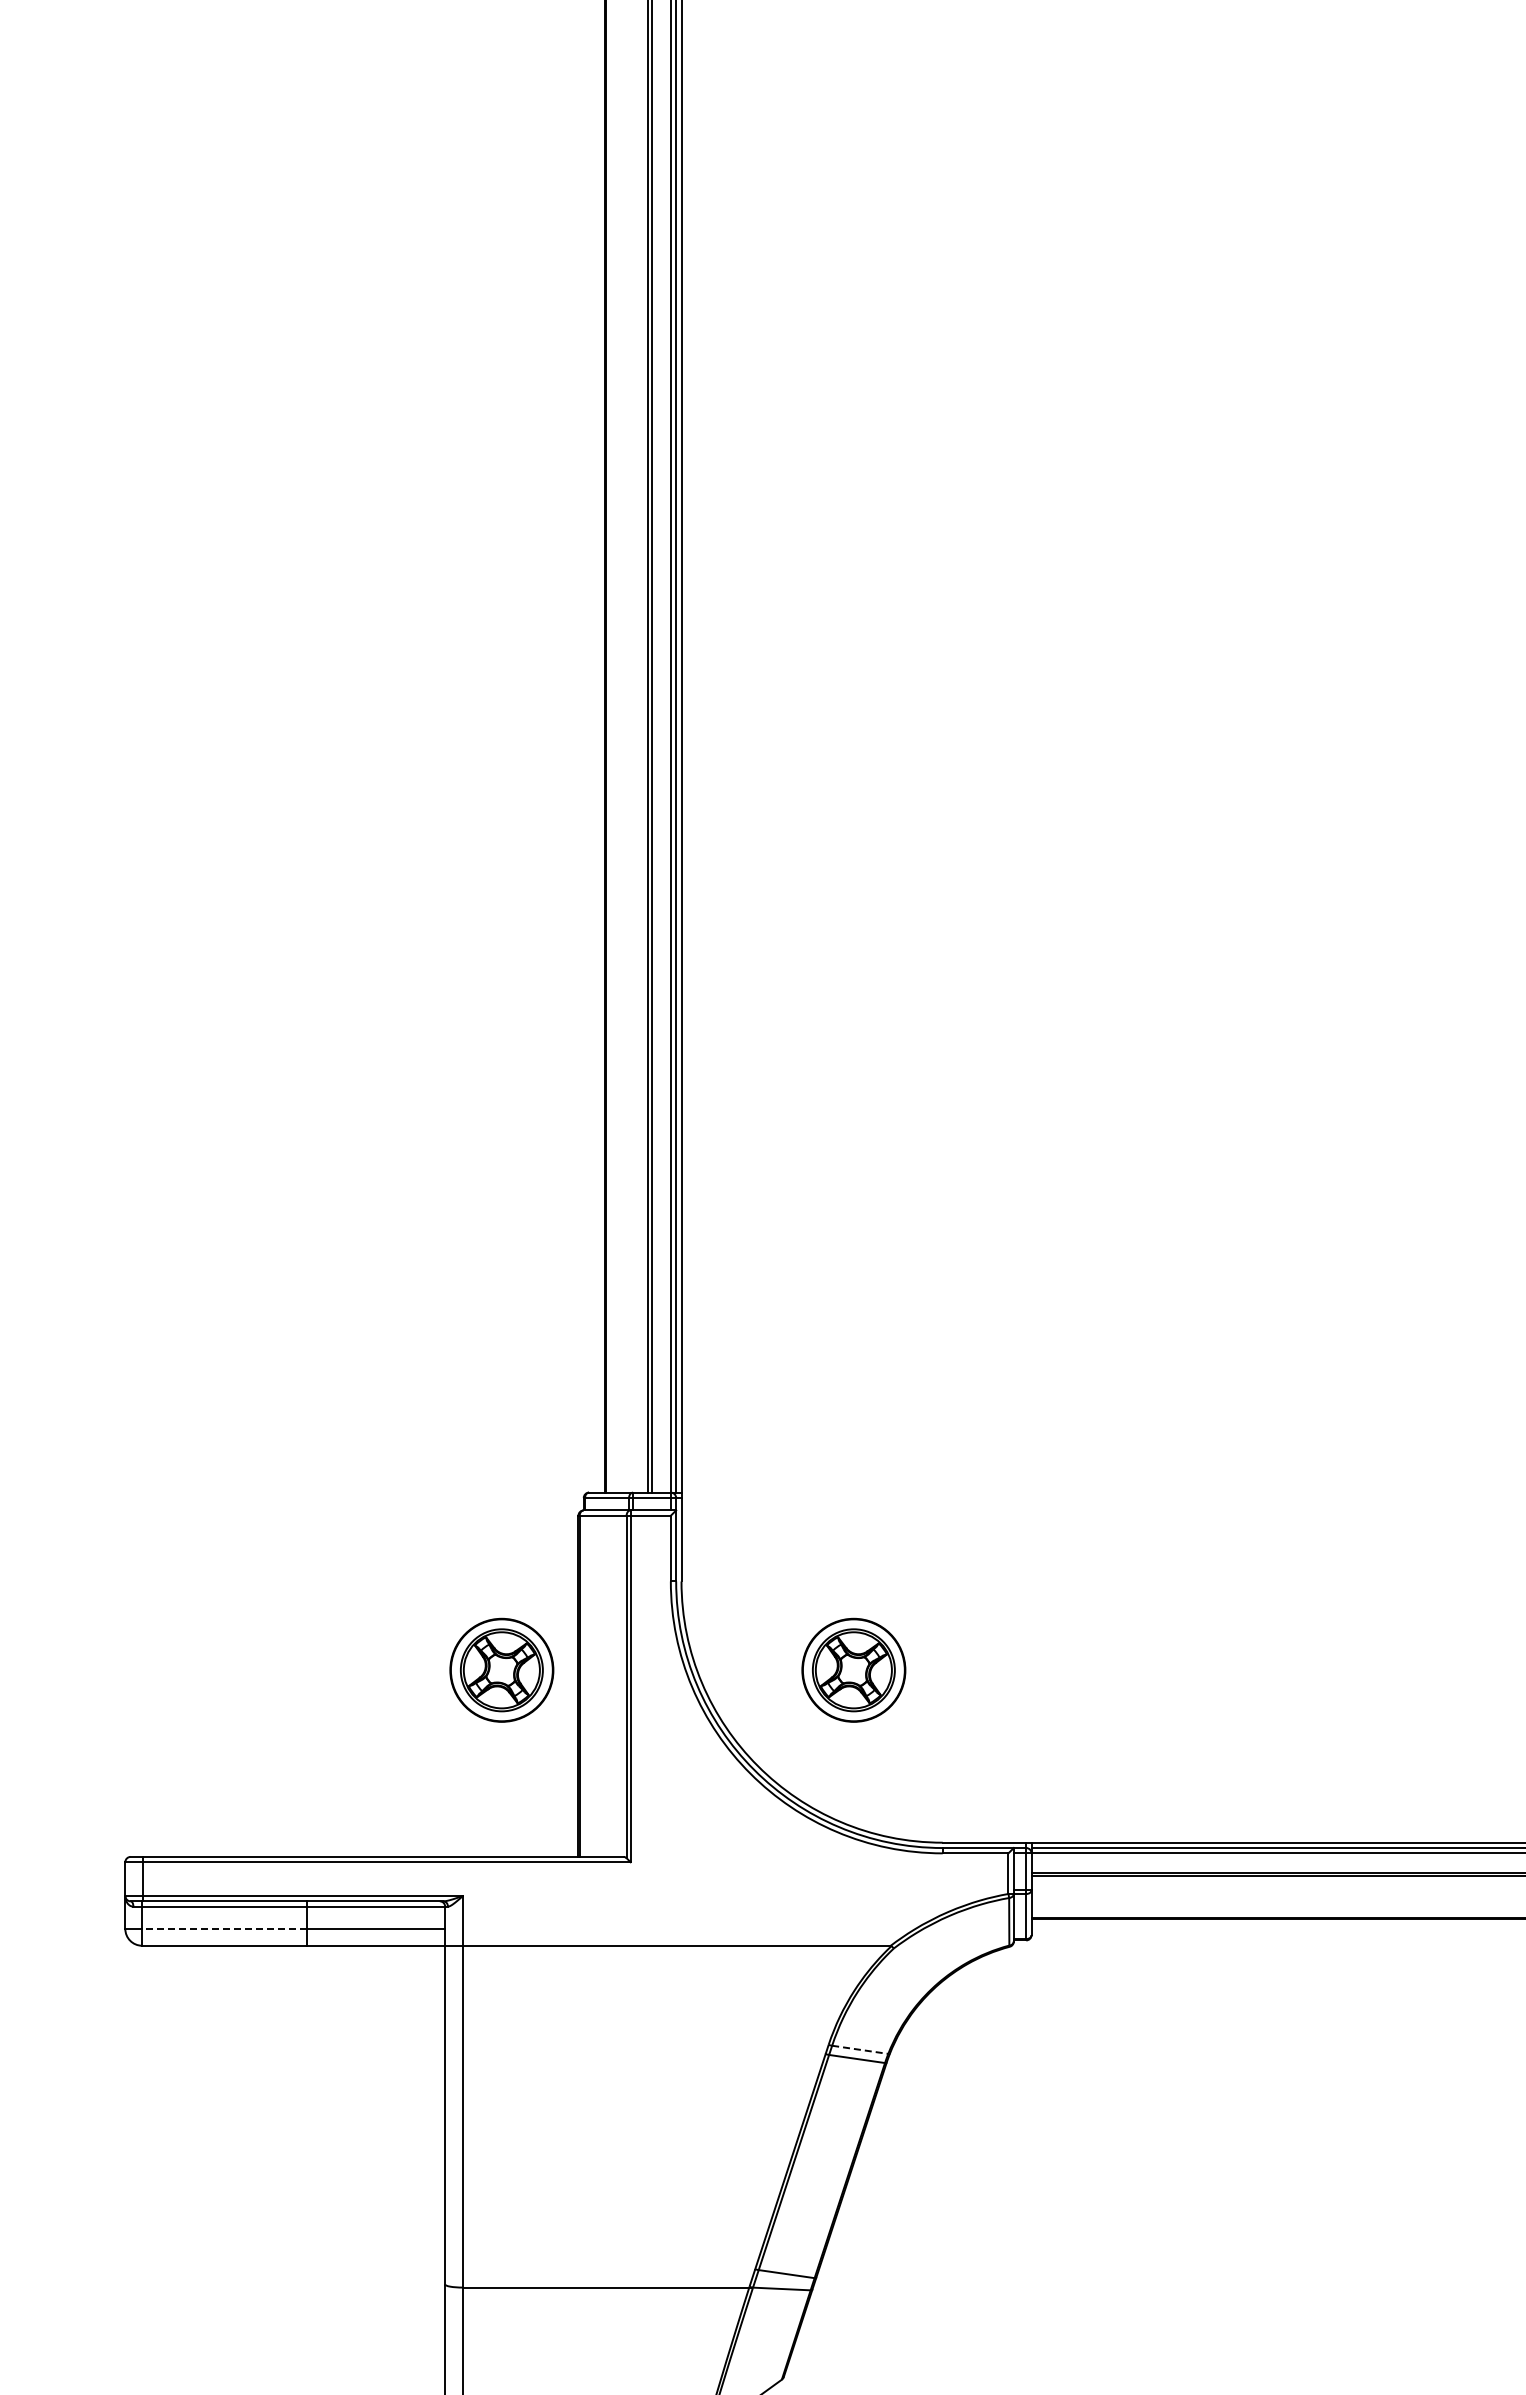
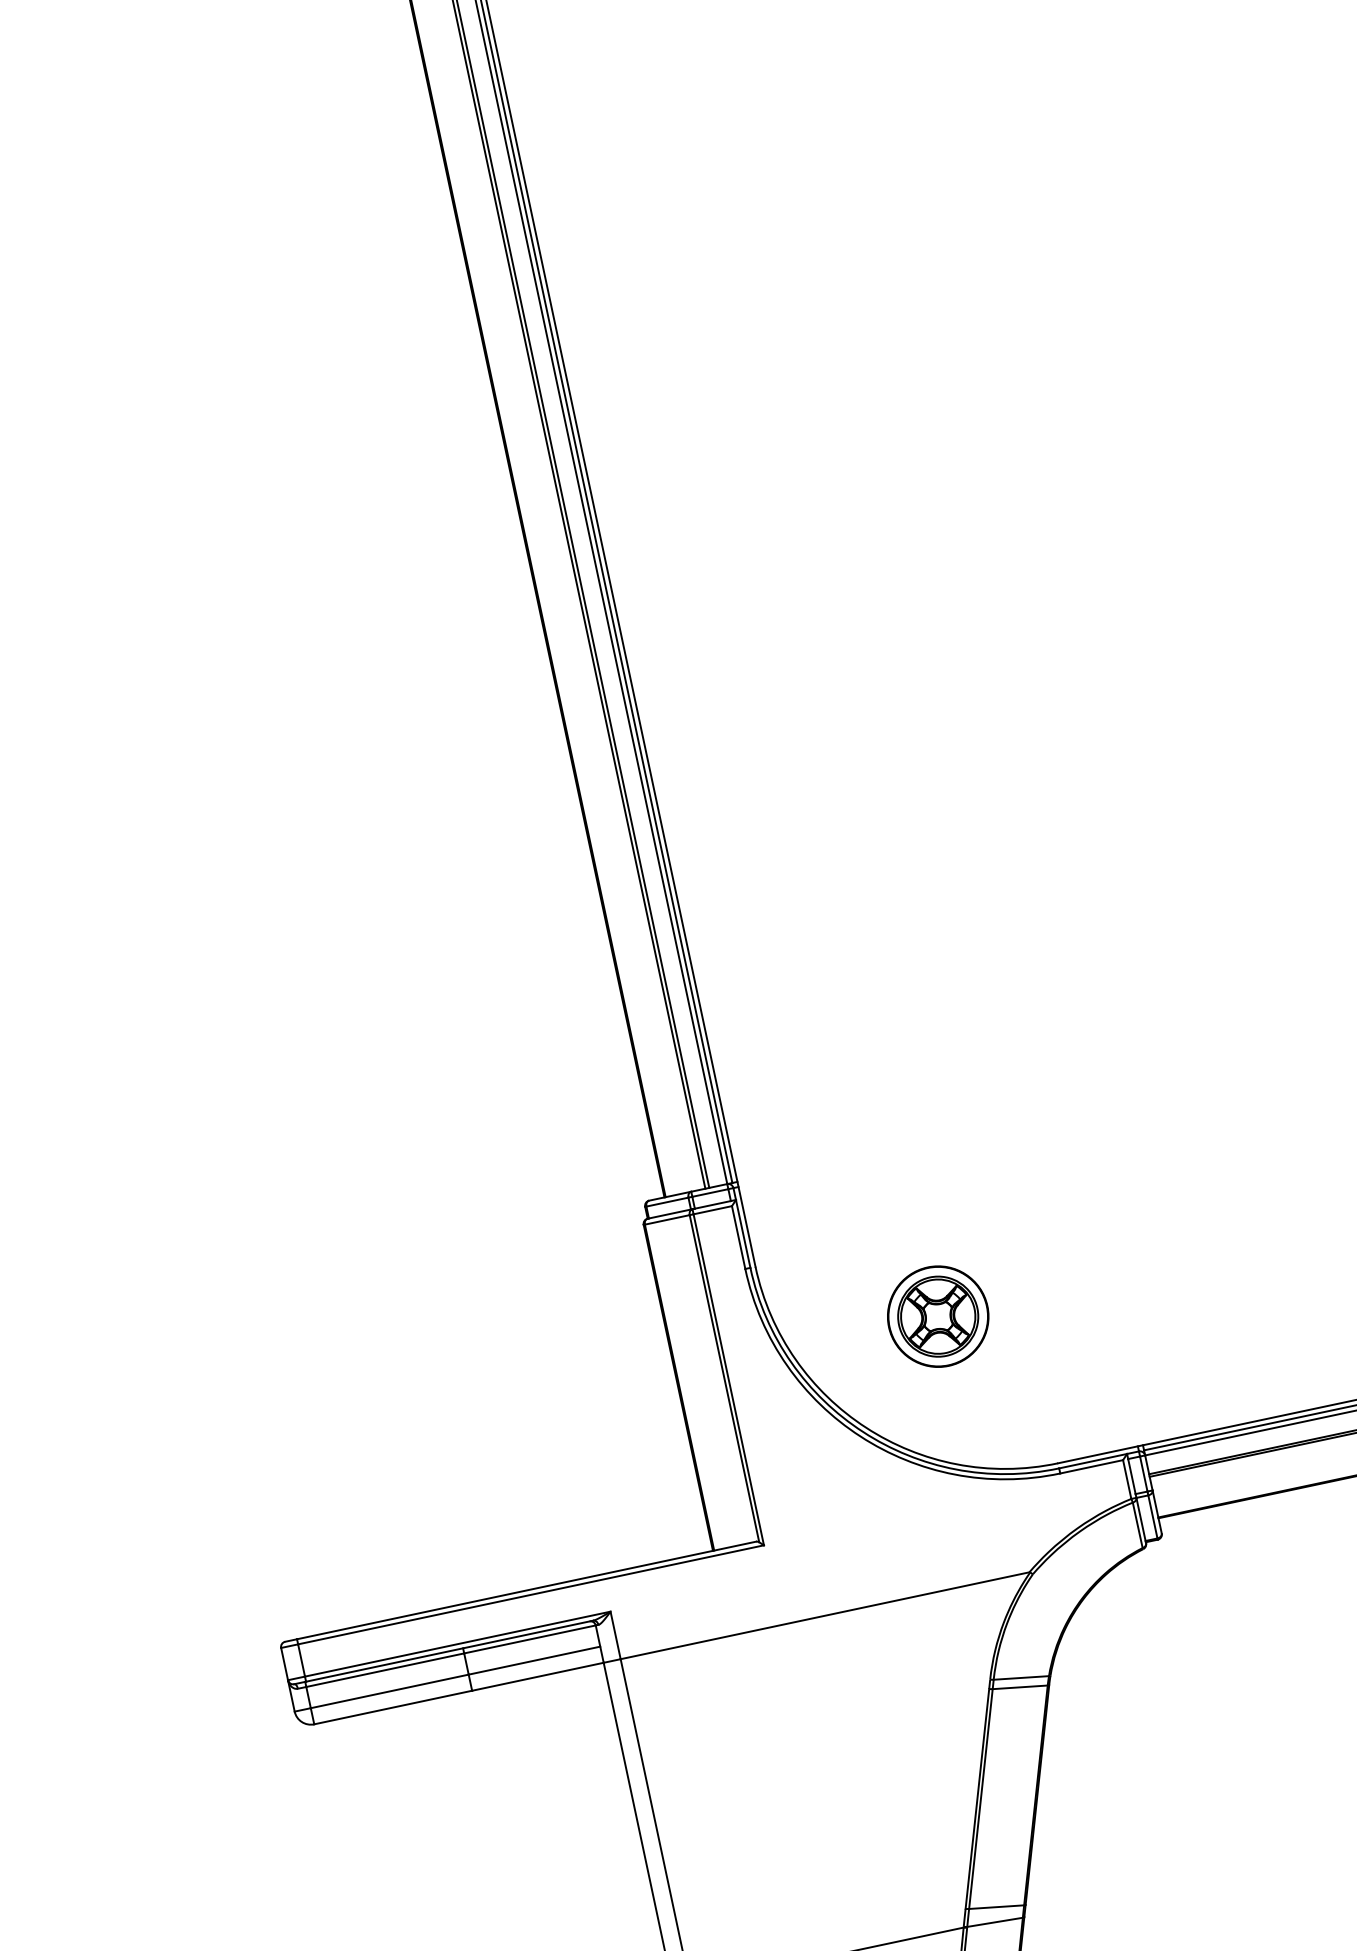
part: (501, 1669) -> (601, 1387), removed
line: (224, 1928) -> (389, 1691), dashed -> solid
line: (860, 2049) -> (1021, 1677), dashed -> solid

